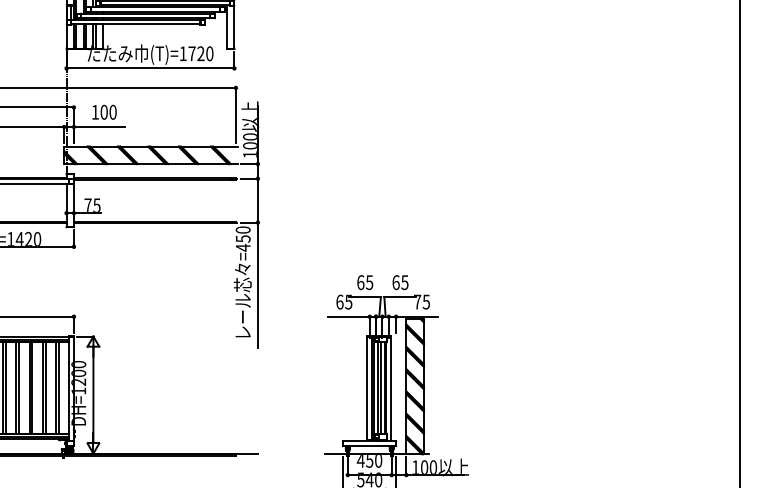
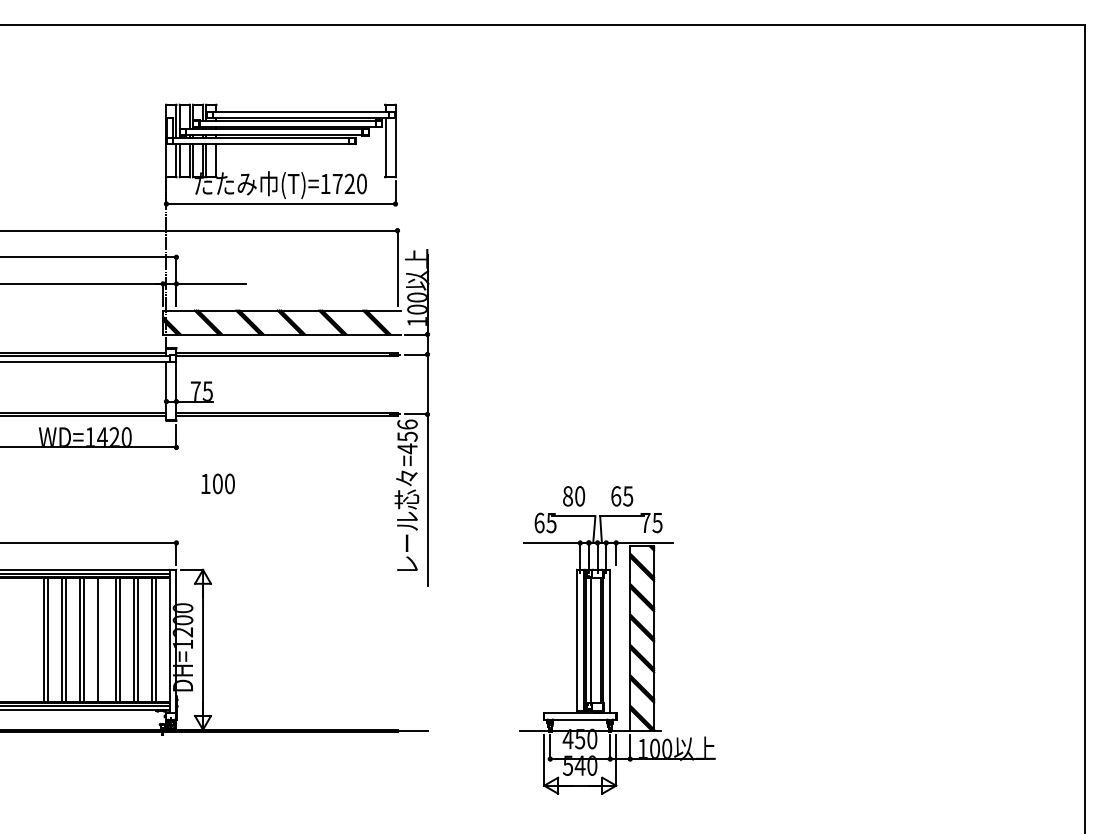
text: (104, 112) -> (217, 483), moved
text: (243, 229) -> (407, 424), =450 -> =456
text: (365, 282) -> (574, 496), 65 -> 80
line: (380, 387) -> (595, 639), removed
line: (19, 388) -> (101, 640), removed

